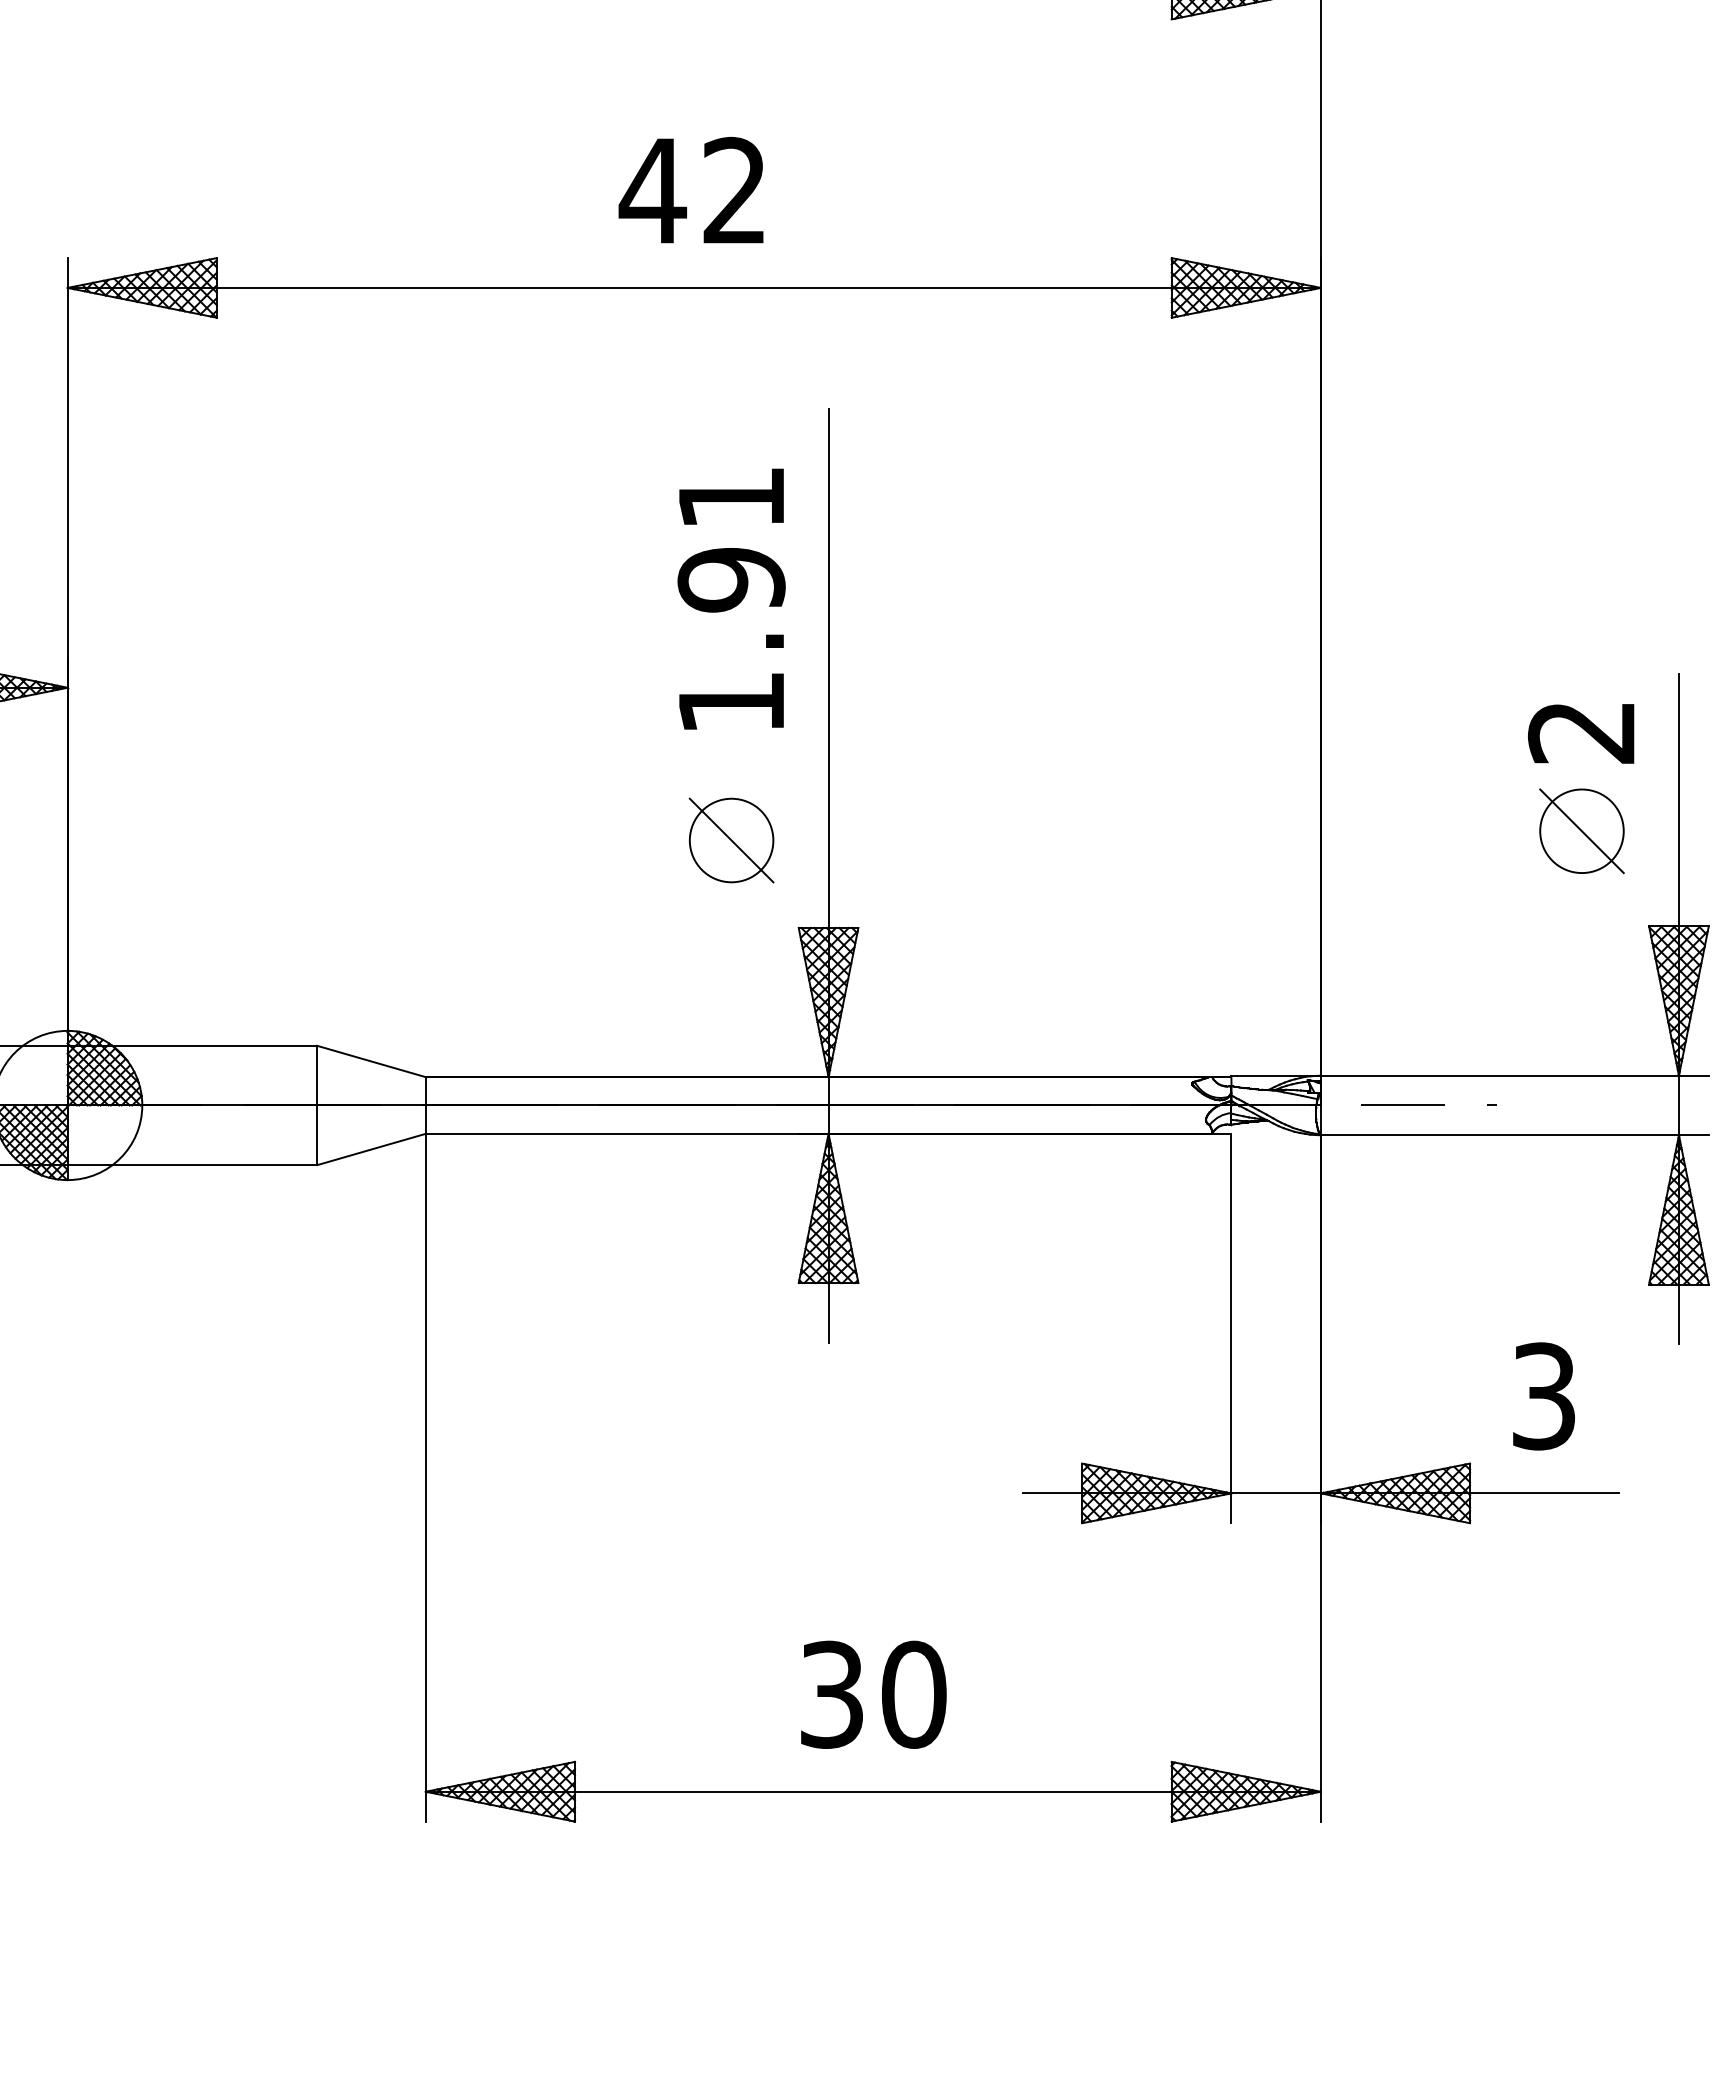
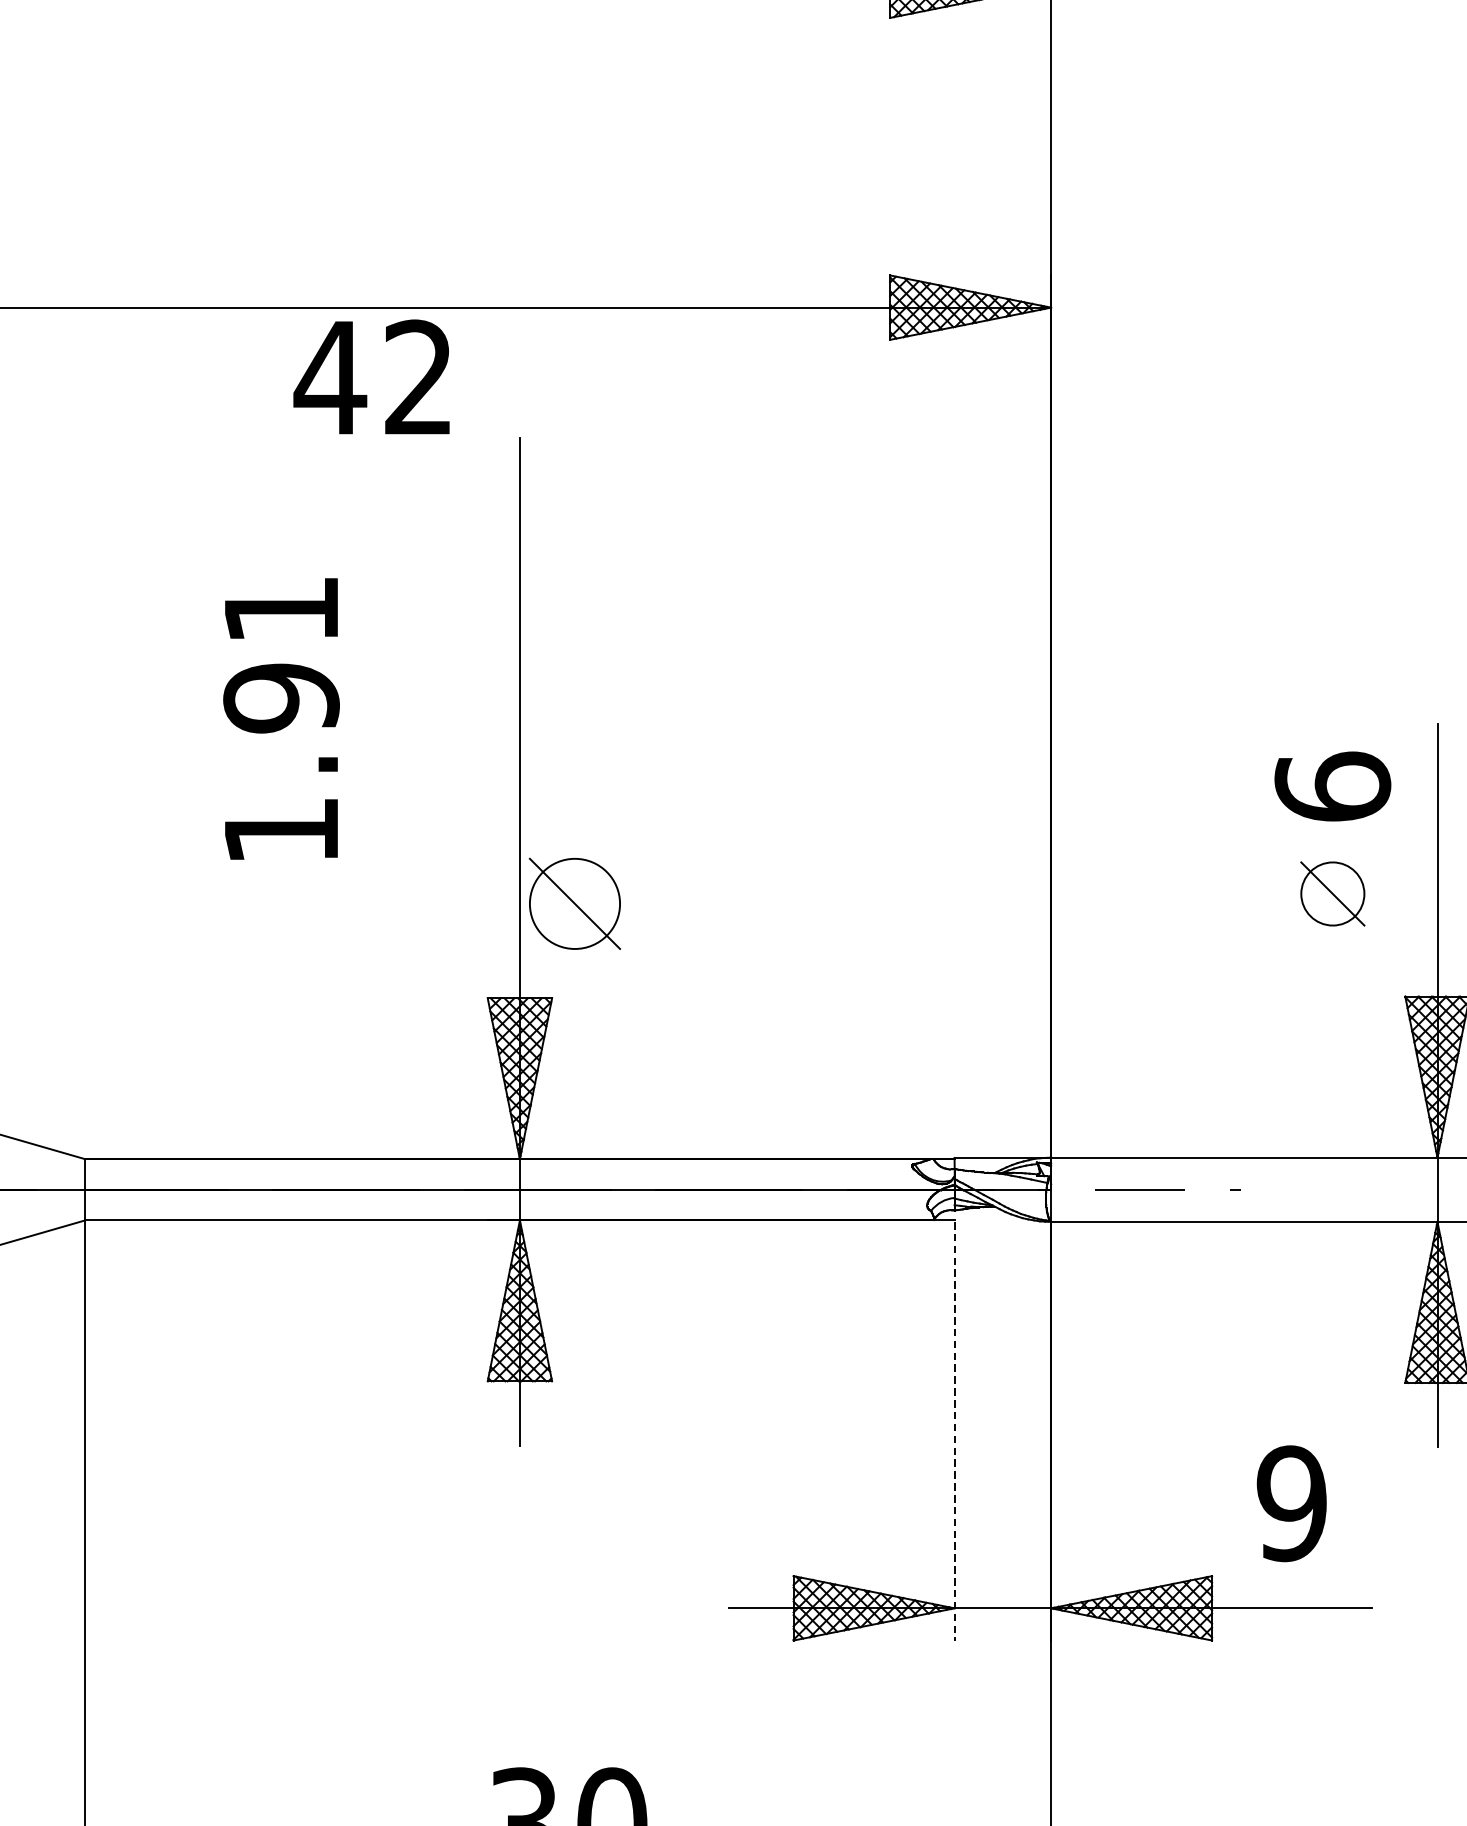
text: (690, 189) -> (370, 376), moved
text: (731, 598) -> (281, 718), moved
text: (1581, 731) -> (1332, 786), 2 -> 6
part: (1581, 831) -> (1332, 894), size x0.7
part: (731, 840) -> (574, 903), moved
line: (1231, 1329) -> (954, 1431), solid -> dashed
text: (1543, 1396) -> (1291, 1503), 3 -> 9

